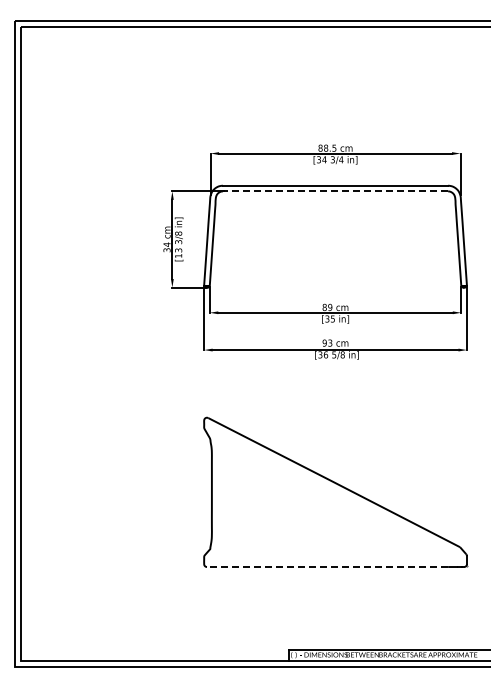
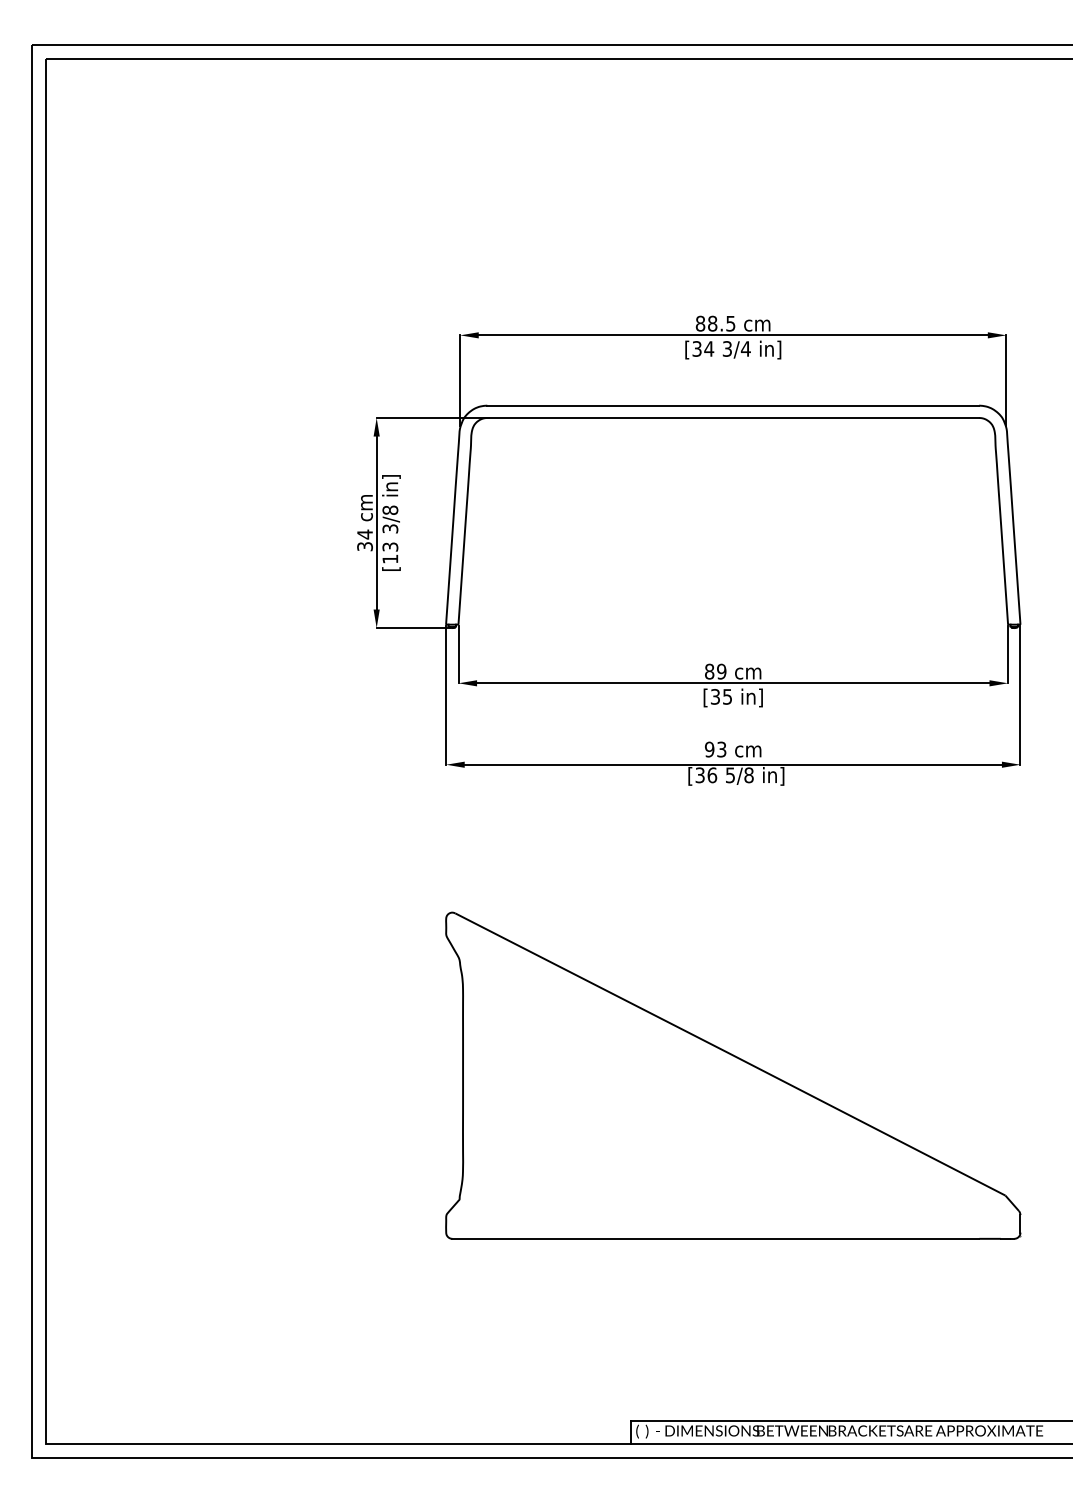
line: (335, 191) -> (733, 418), dashed -> solid
line: (327, 567) -> (715, 1239), dashed -> solid

